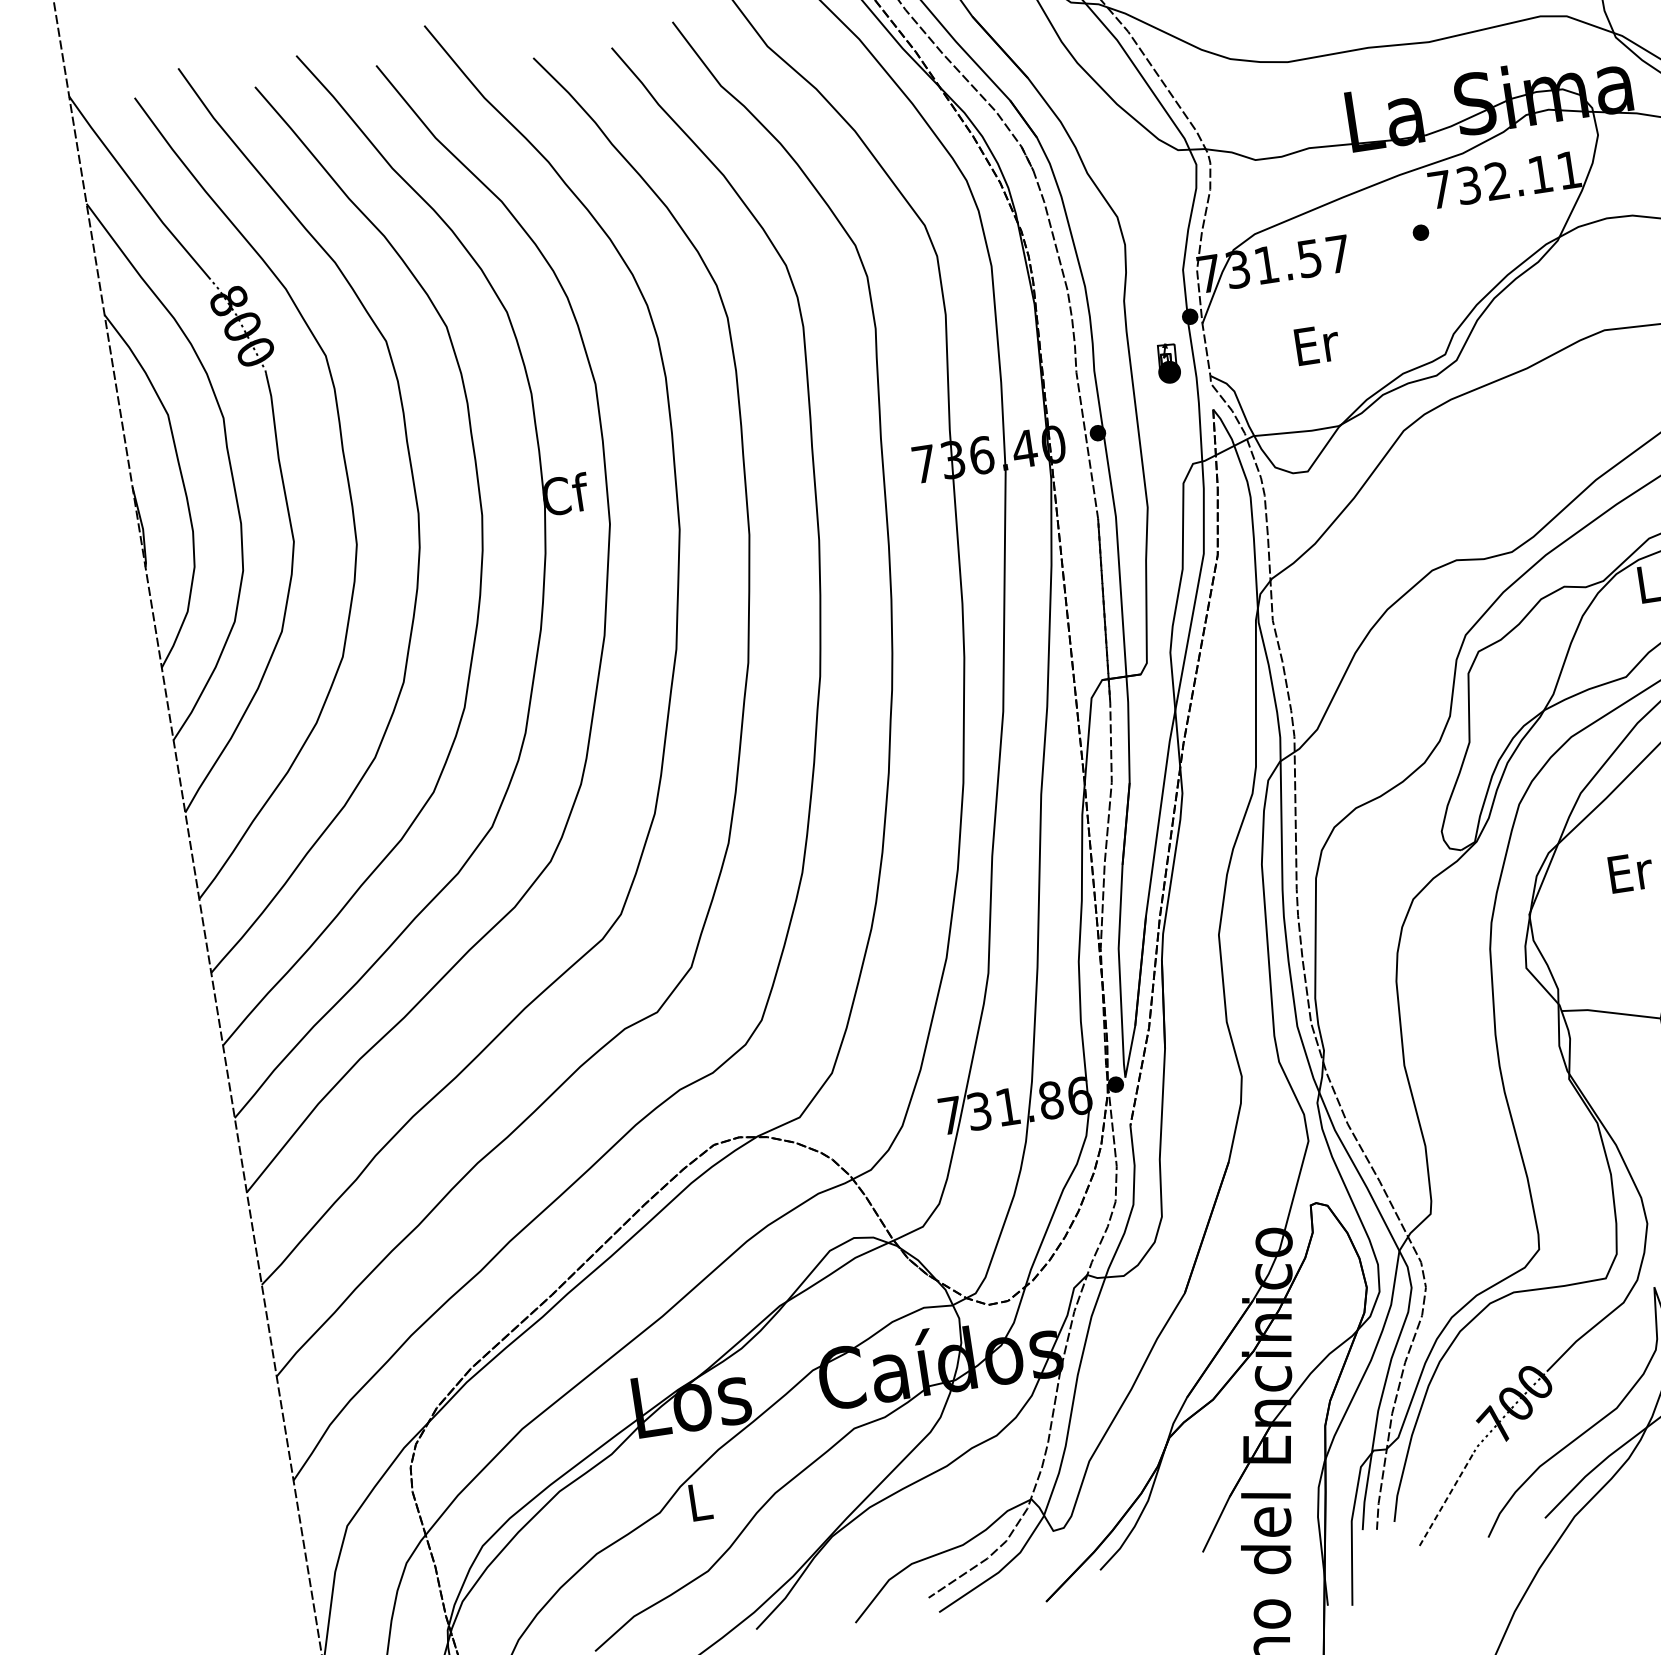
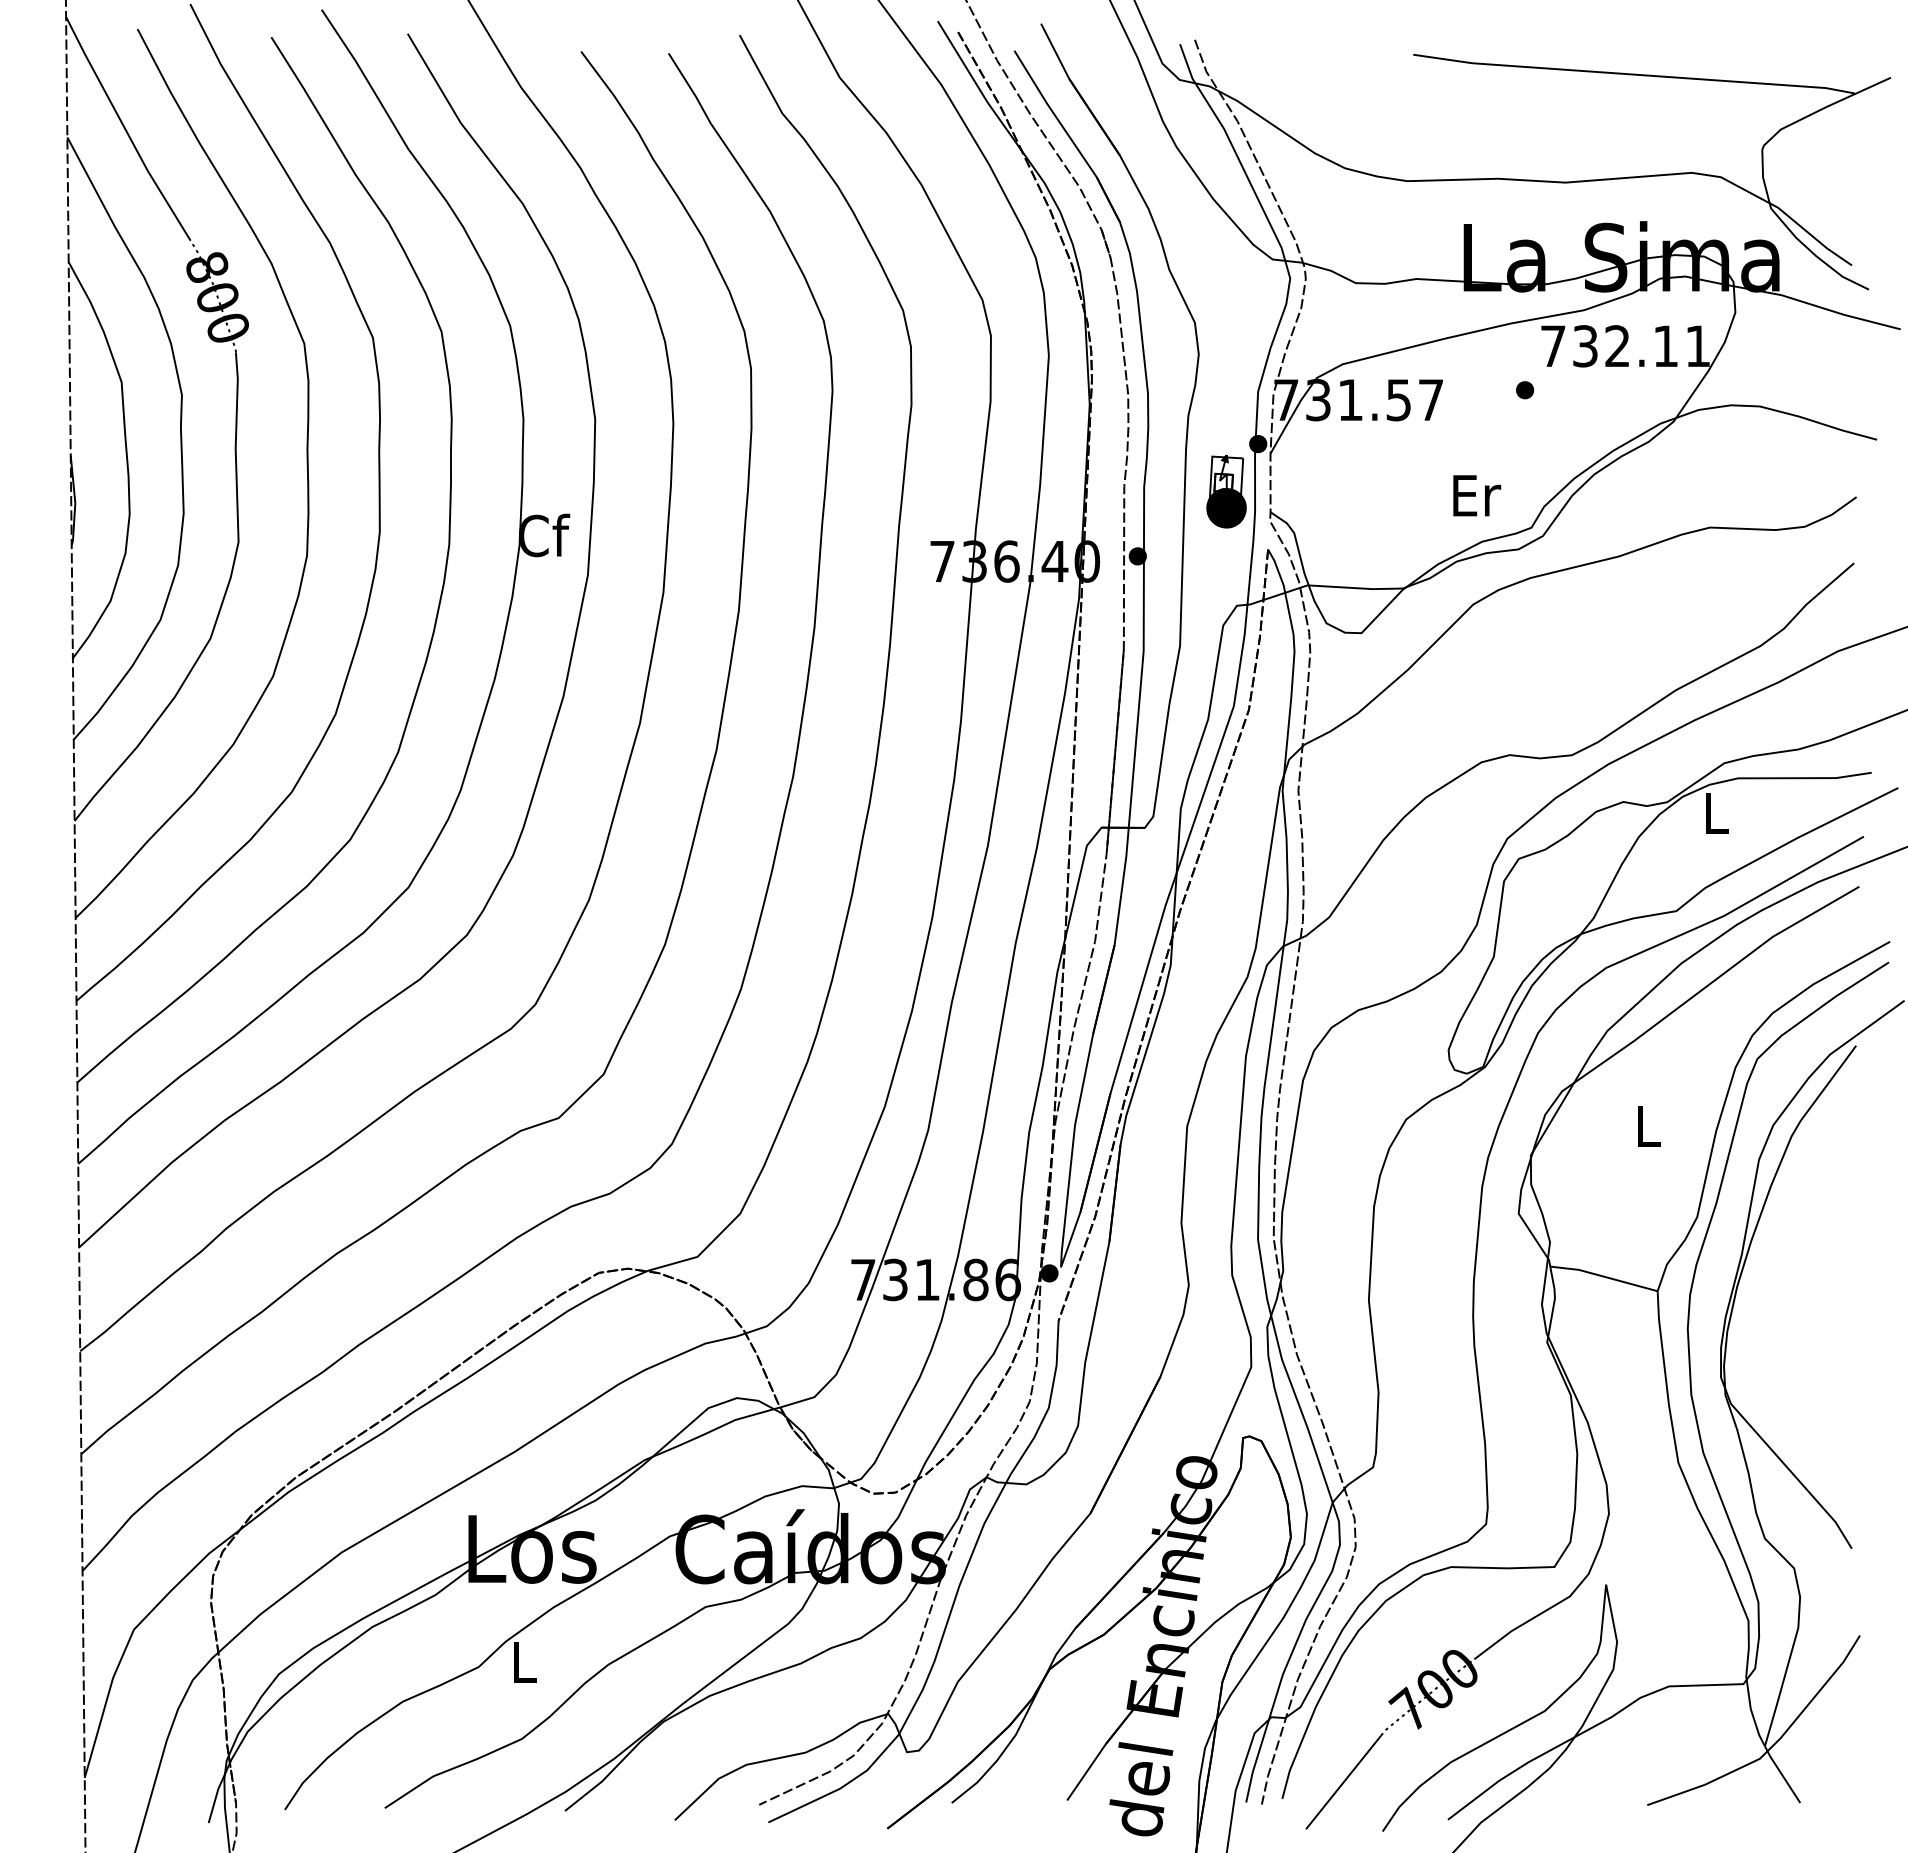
text: (1317, 344) -> (1477, 495), moved
part: (1168, 363) -> (1226, 491), size x1.67
text: (1631, 871) -> (1649, 1125), Er -> L
line: (1446, 1499) -> (1343, 1782), dashed -> solid

